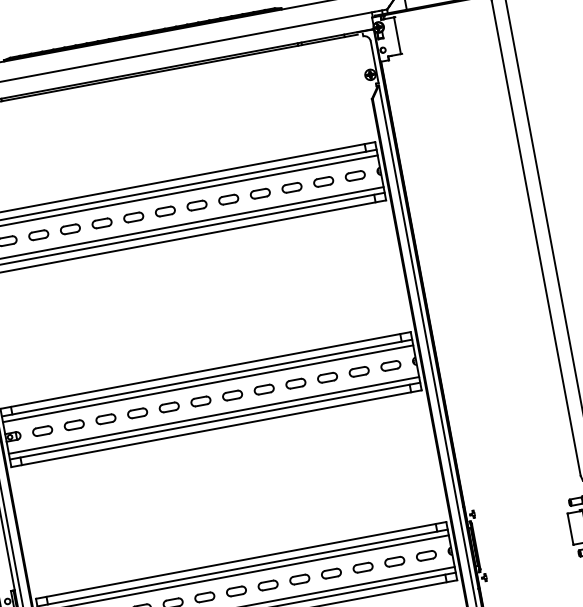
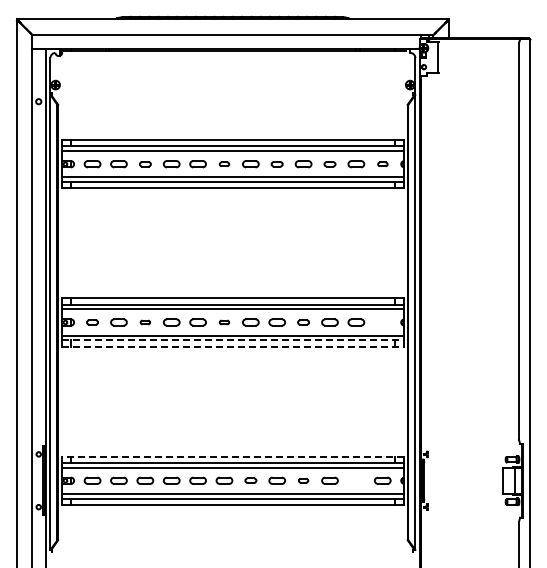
part: (355, 176) -> (382, 164), size x0.6
part: (291, 188) -> (329, 164), size x0.7
part: (227, 200) -> (276, 164), size x0.7
part: (165, 211) -> (224, 164), size x0.6
part: (70, 229) -> (145, 164), size x0.7
part: (390, 365) -> (382, 322), removed
part: (295, 383) -> (303, 322), size x0.7
part: (200, 401) -> (224, 322), size x0.6
part: (106, 419) -> (145, 322), size x0.6
line: (214, 421) -> (232, 340), solid -> dashed
line: (215, 428) -> (232, 346), solid -> dashed
part: (42, 431) -> (92, 322), size x0.7
line: (240, 560) -> (232, 456), solid -> dashed
part: (394, 561) -> (356, 480), removed
part: (331, 573) -> (303, 480), size x0.6
part: (267, 585) -> (250, 480), size x0.7

